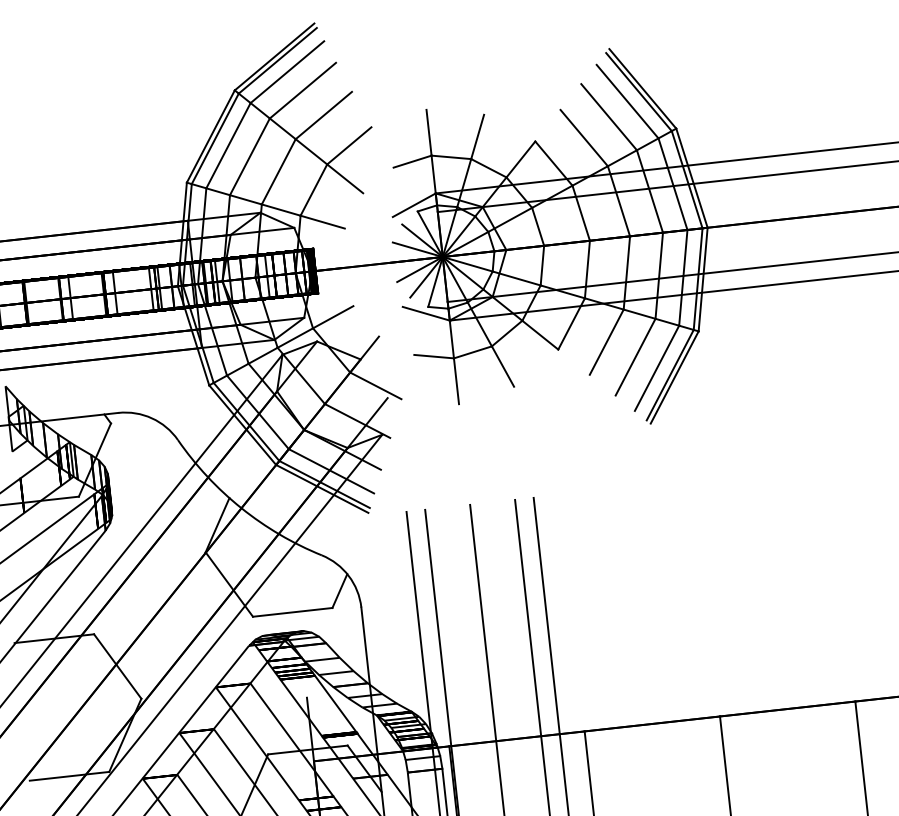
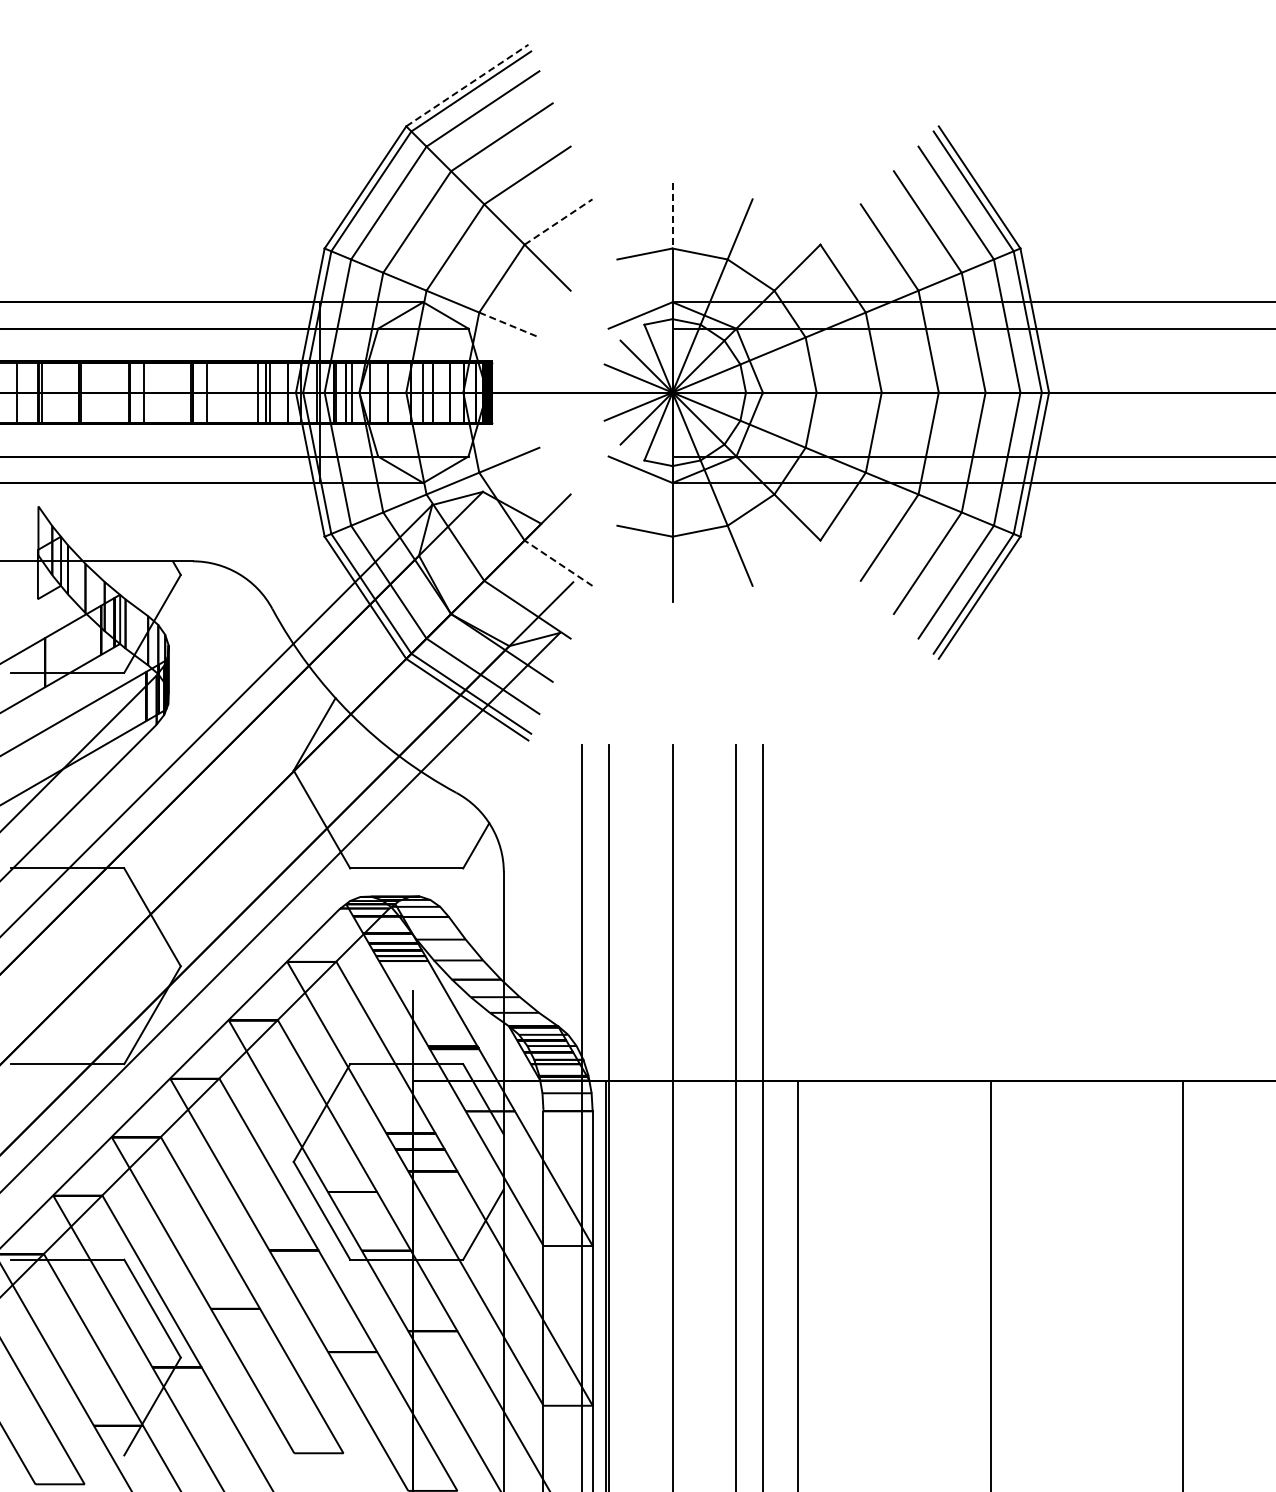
line: (274, 56) -> (467, 85), solid -> dashed
line: (428, 132) -> (672, 215), solid -> dashed
line: (349, 146) -> (558, 222), solid -> dashed
line: (322, 222) -> (509, 325), solid -> dashed
line: (375, 386) -> (558, 563), solid -> dashed

